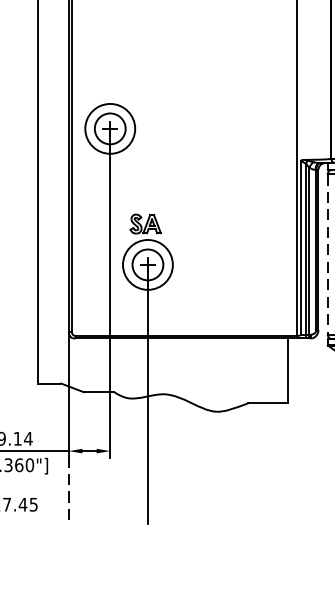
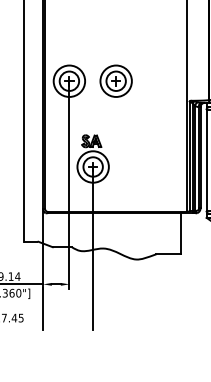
part: (183, 127) -> (115, 80), added
line: (327, 254) -> (206, 160), dashed -> solid
line: (69, 491) -> (43, 309), dashed -> solid

